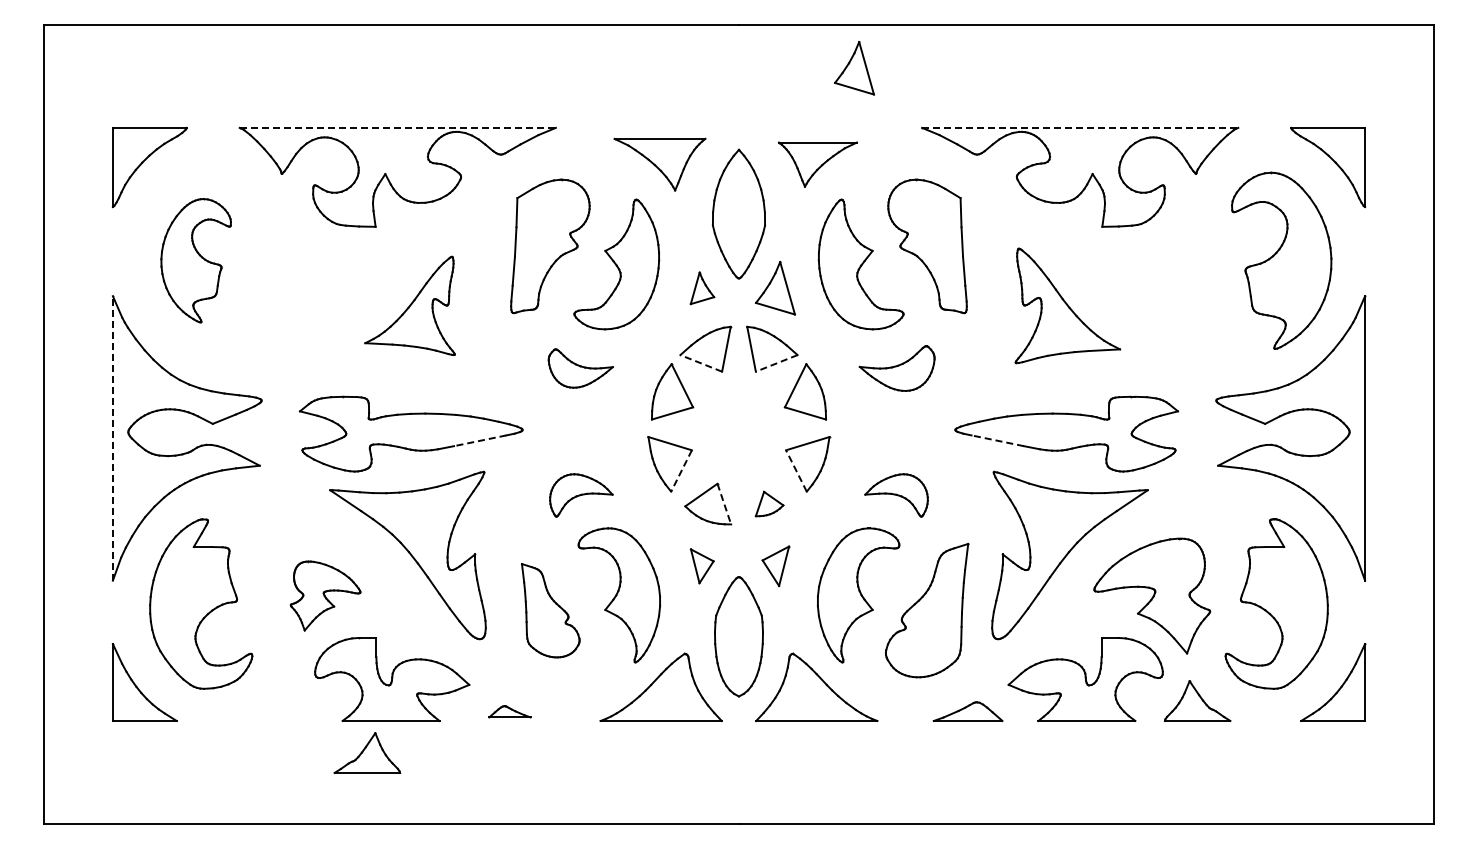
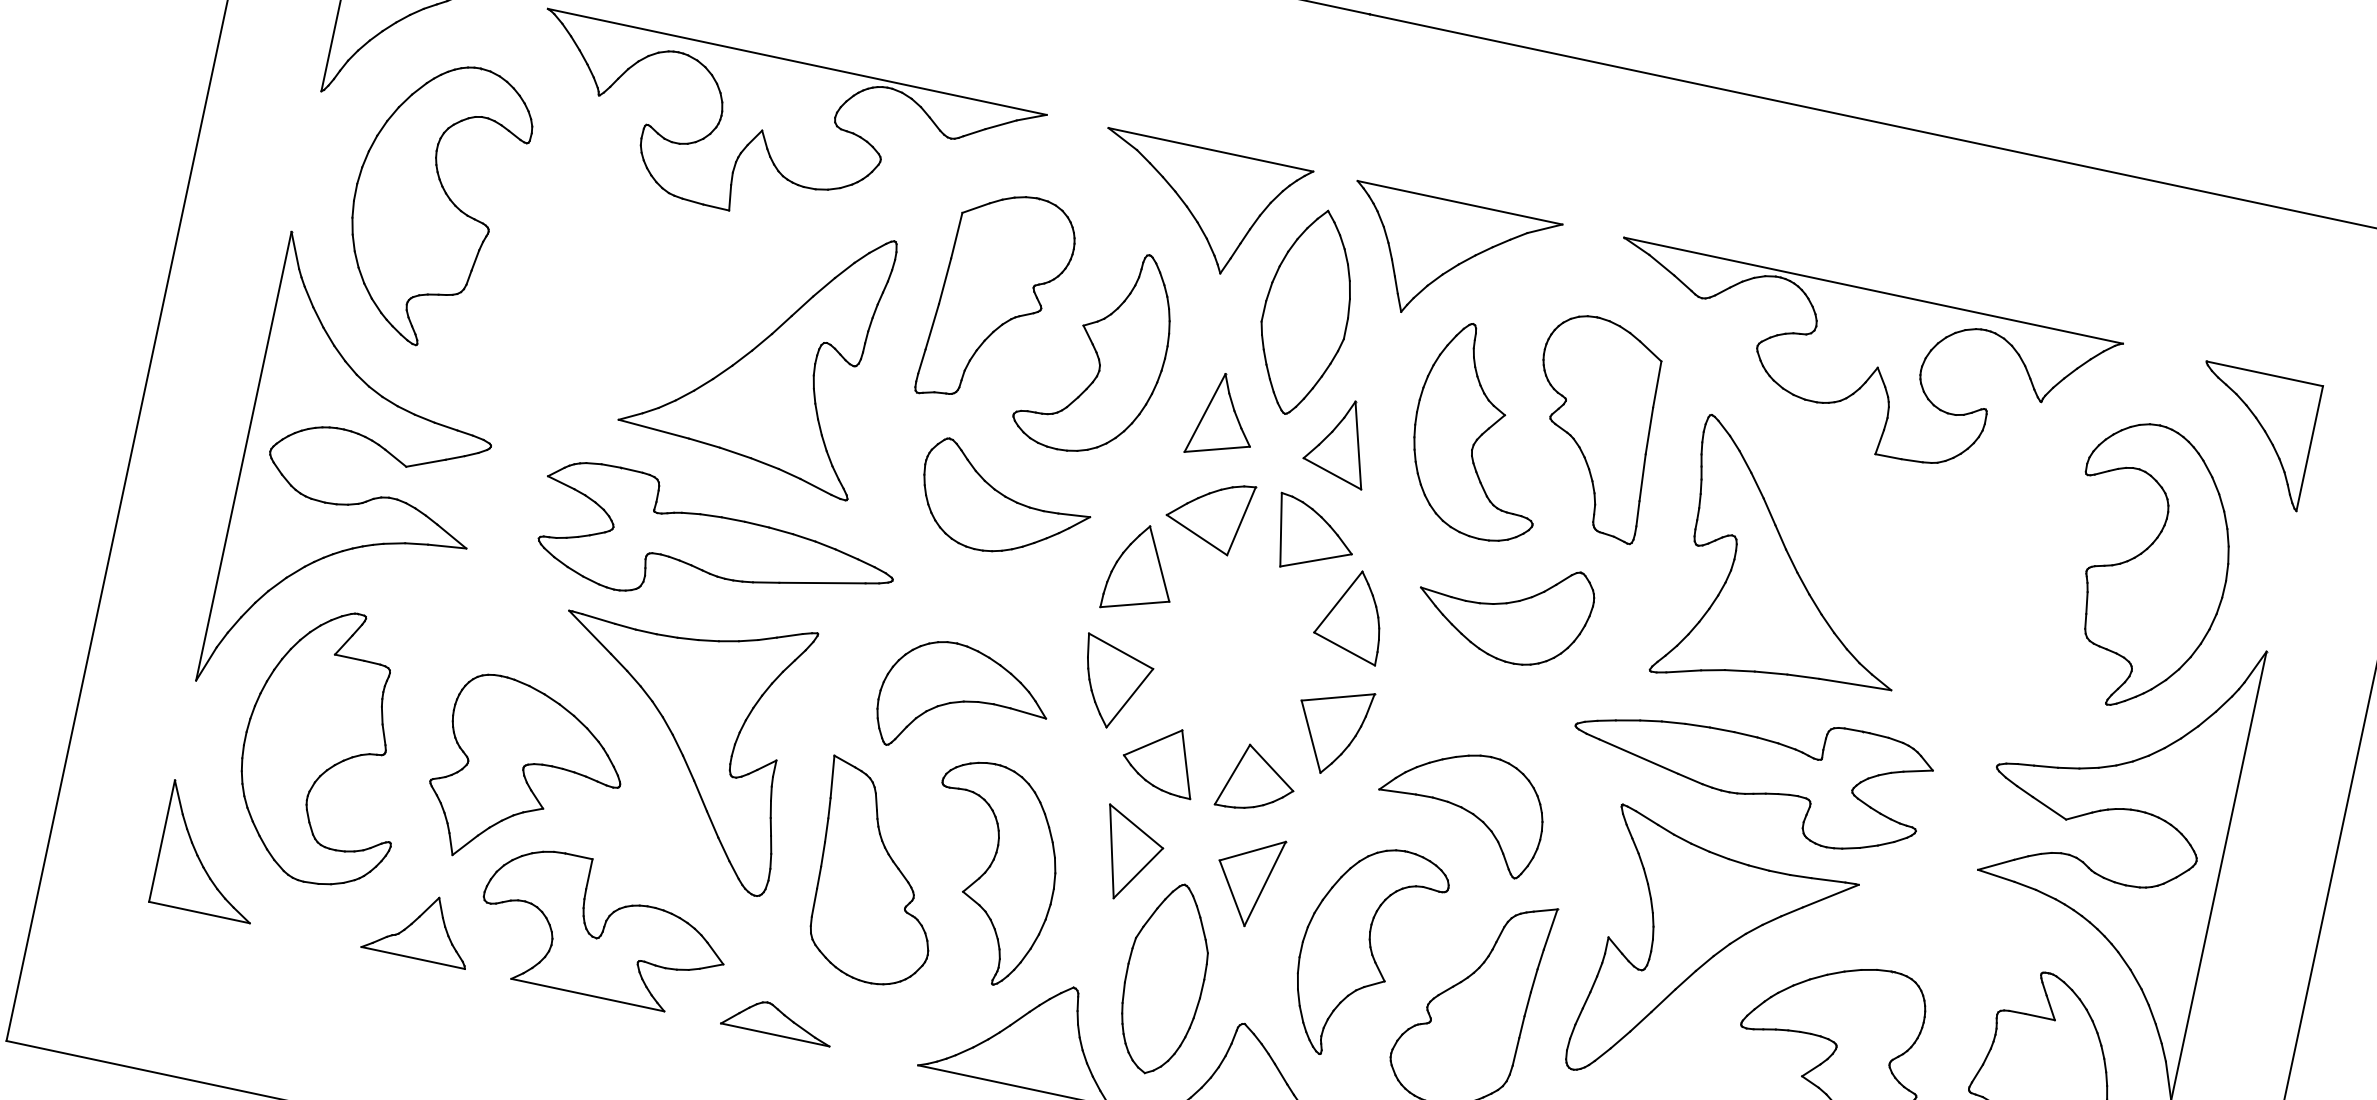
part: (854, 68) -> (1537, 121), removed
line: (398, 127) -> (798, 61), dashed -> solid
line: (1080, 127) -> (1874, 290), dashed -> solid
part: (659, 164) -> (1197, 207), size x1.43
part: (817, 164) -> (1447, 260), size x1.67
part: (195, 260) -> (433, 203), size x1.43
part: (702, 288) -> (1224, 417), size x1.67
part: (409, 305) -> (756, 345), size x1.67
part: (1067, 305) -> (1794, 566), size x1.43
line: (700, 363) -> (1195, 535), dashed -> solid
line: (776, 363) -> (1315, 560), dashed -> solid
part: (580, 368) -> (1004, 502), size x1.67
part: (896, 368) -> (1503, 608), size x1.43
line: (112, 437) -> (243, 454), dashed -> solid
line: (480, 440) -> (822, 582), dashed -> solid
line: (997, 440) -> (1638, 756), dashed -> solid
line: (796, 470) -> (1311, 735), dashed -> solid
line: (681, 471) -> (1129, 698), dashed -> solid
part: (581, 495) -> (963, 703), size x1.67
part: (896, 495) -> (1460, 808), size x1.67
part: (769, 503) -> (1257, 778), size x1.67
line: (724, 504) -> (1186, 765), dashed -> solid
part: (702, 566) -> (1130, 855), size x1.67
part: (775, 566) -> (1246, 880), size x1.43
part: (325, 595) -> (526, 775), size x1.67
part: (550, 610) -> (876, 874), size x1.43
part: (509, 711) -> (777, 1019), size x1.67
part: (367, 752) -> (420, 925), moved

